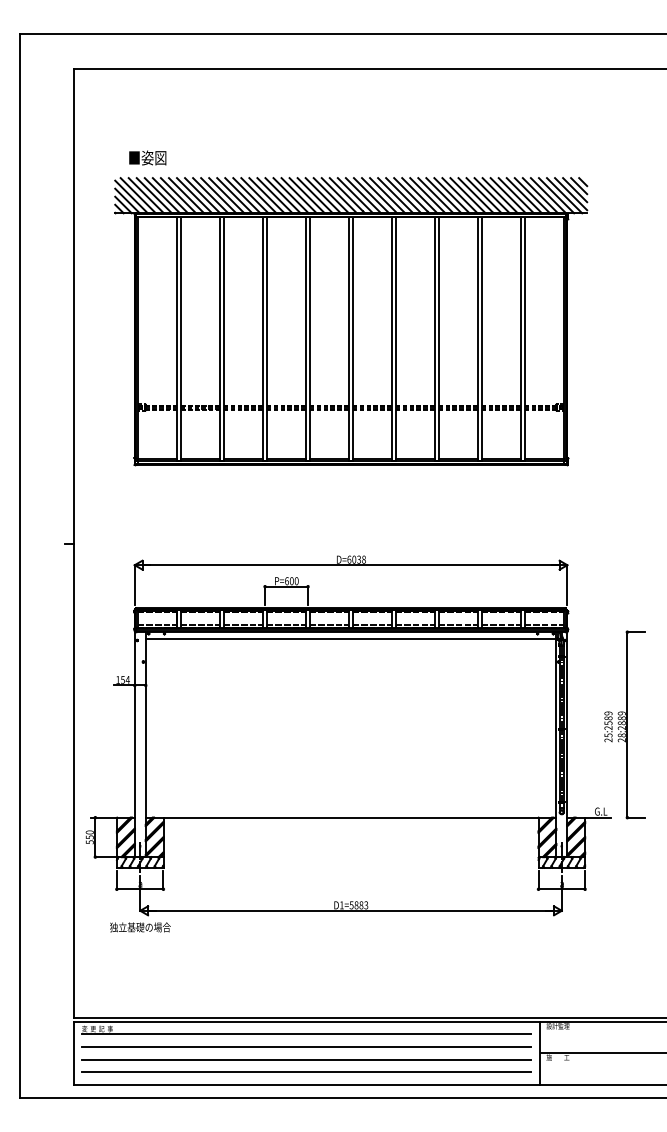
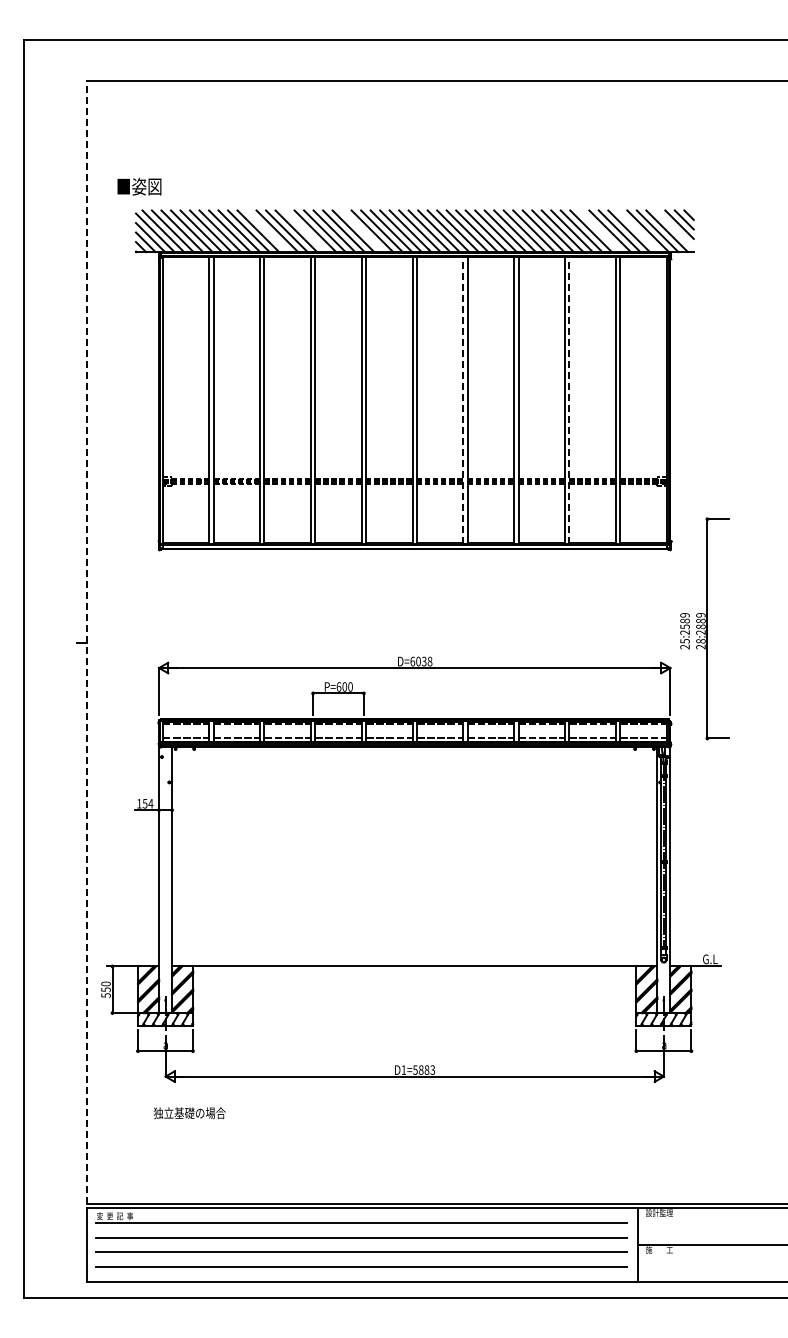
text: (147, 157) -> (139, 186), moved
line: (570, 194) -> (674, 229), removed
line: (226, 195) -> (267, 231), removed
line: (258, 195) -> (305, 231), removed
line: (306, 195) -> (362, 231), removed
line: (508, 195) -> (600, 231), removed
line: (540, 195) -> (638, 231), removed
line: (392, 338) -> (463, 400), solid -> dashed
line: (481, 338) -> (569, 400), solid -> dashed
line: (74, 543) -> (87, 642), solid -> dashed
line: (350, 638) -> (414, 754), removed
part: (624, 724) -> (704, 628), moved
text: (140, 927) -> (189, 1113), moved

